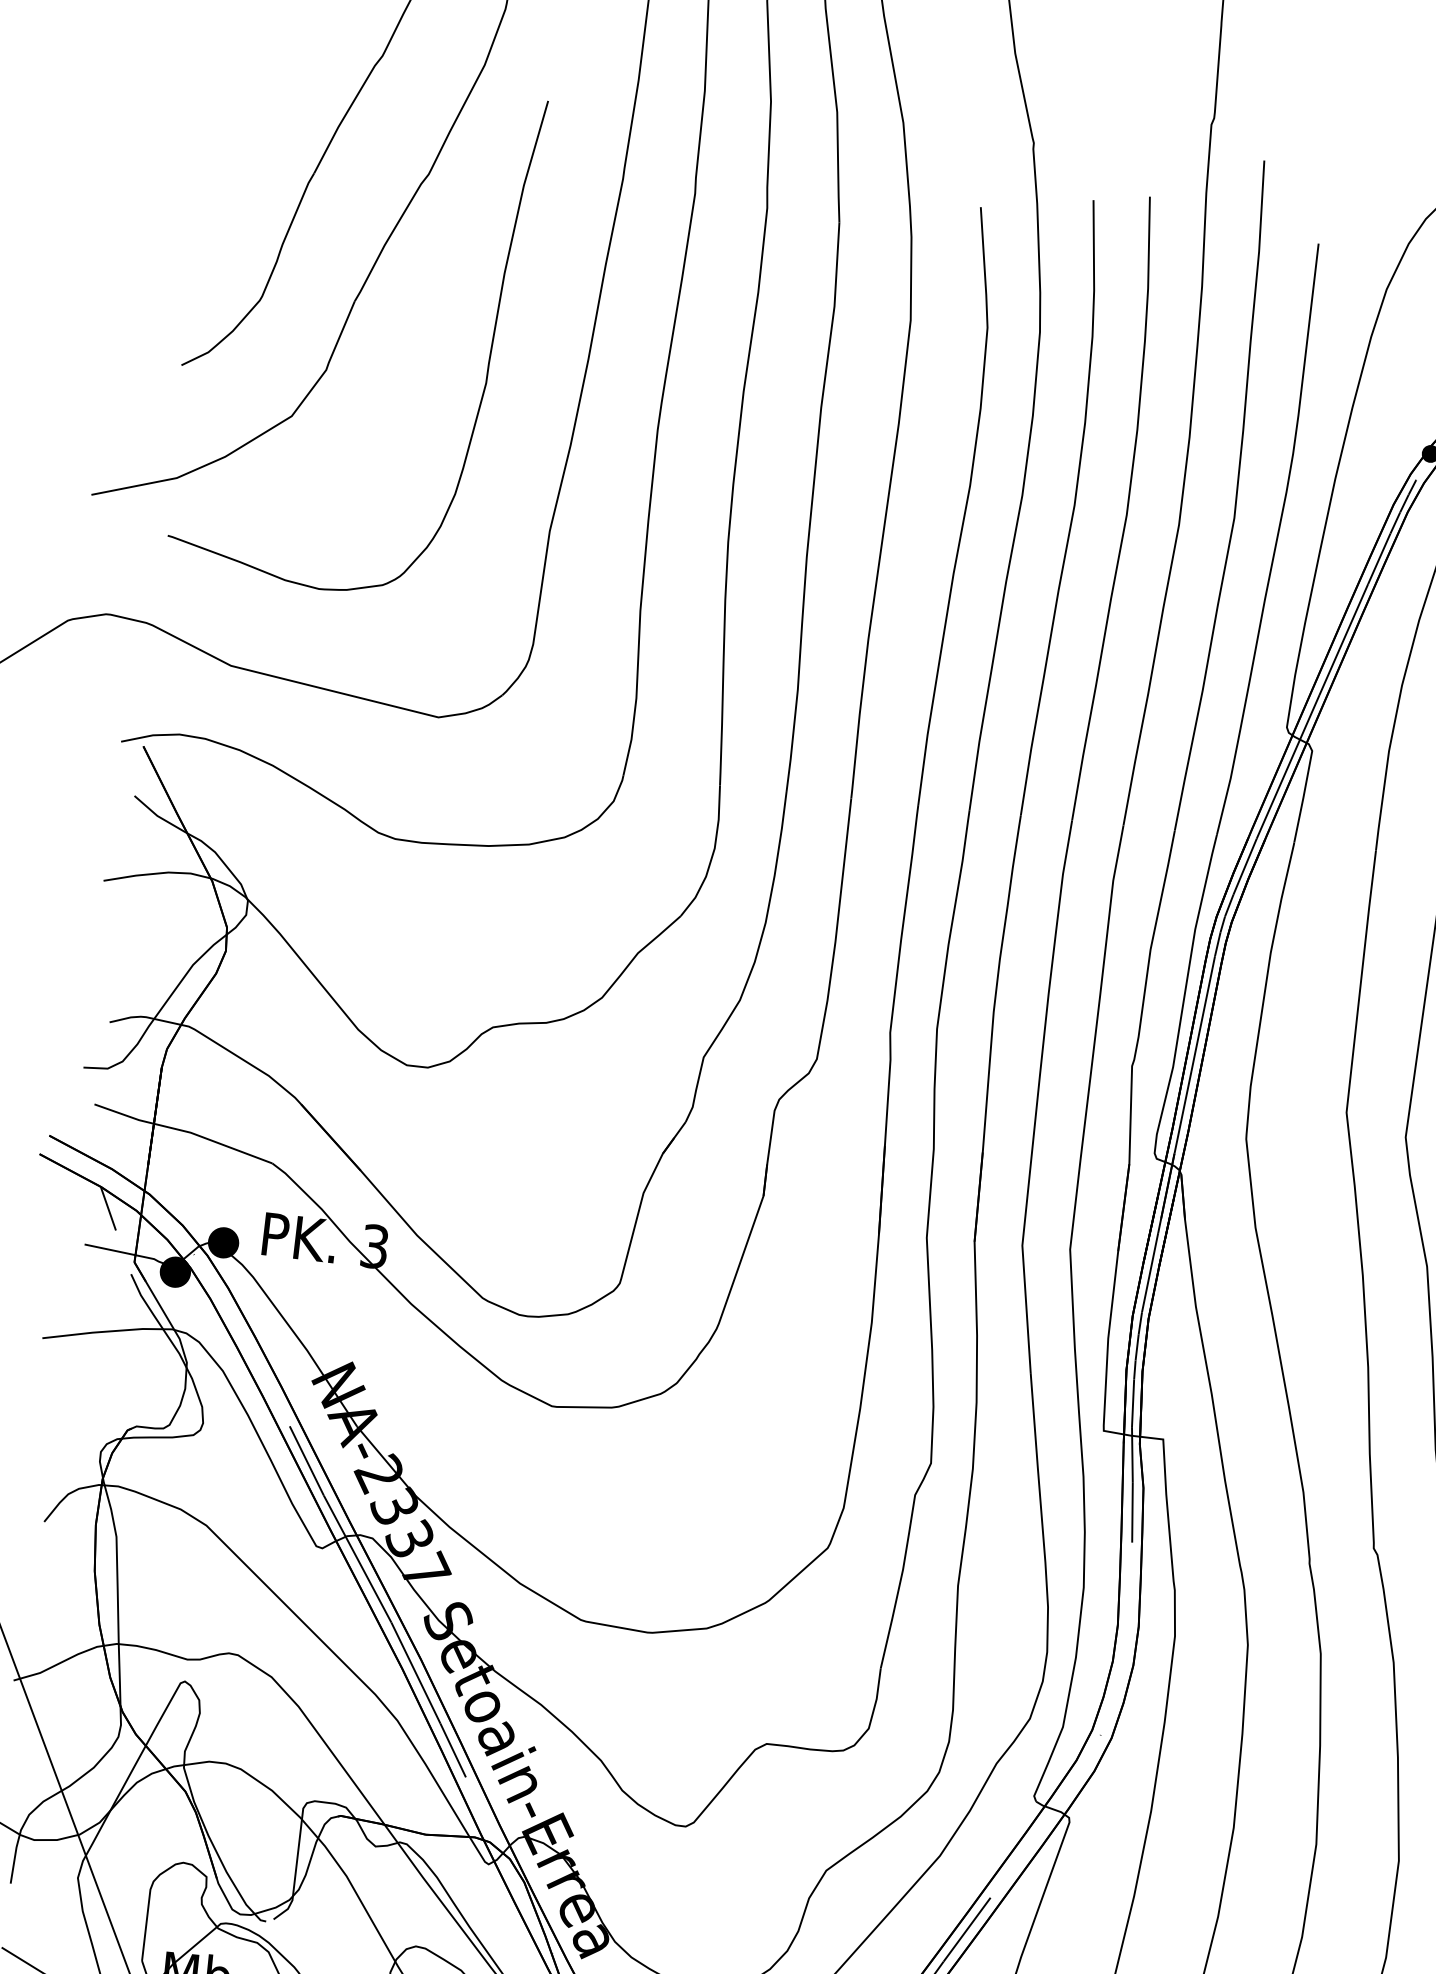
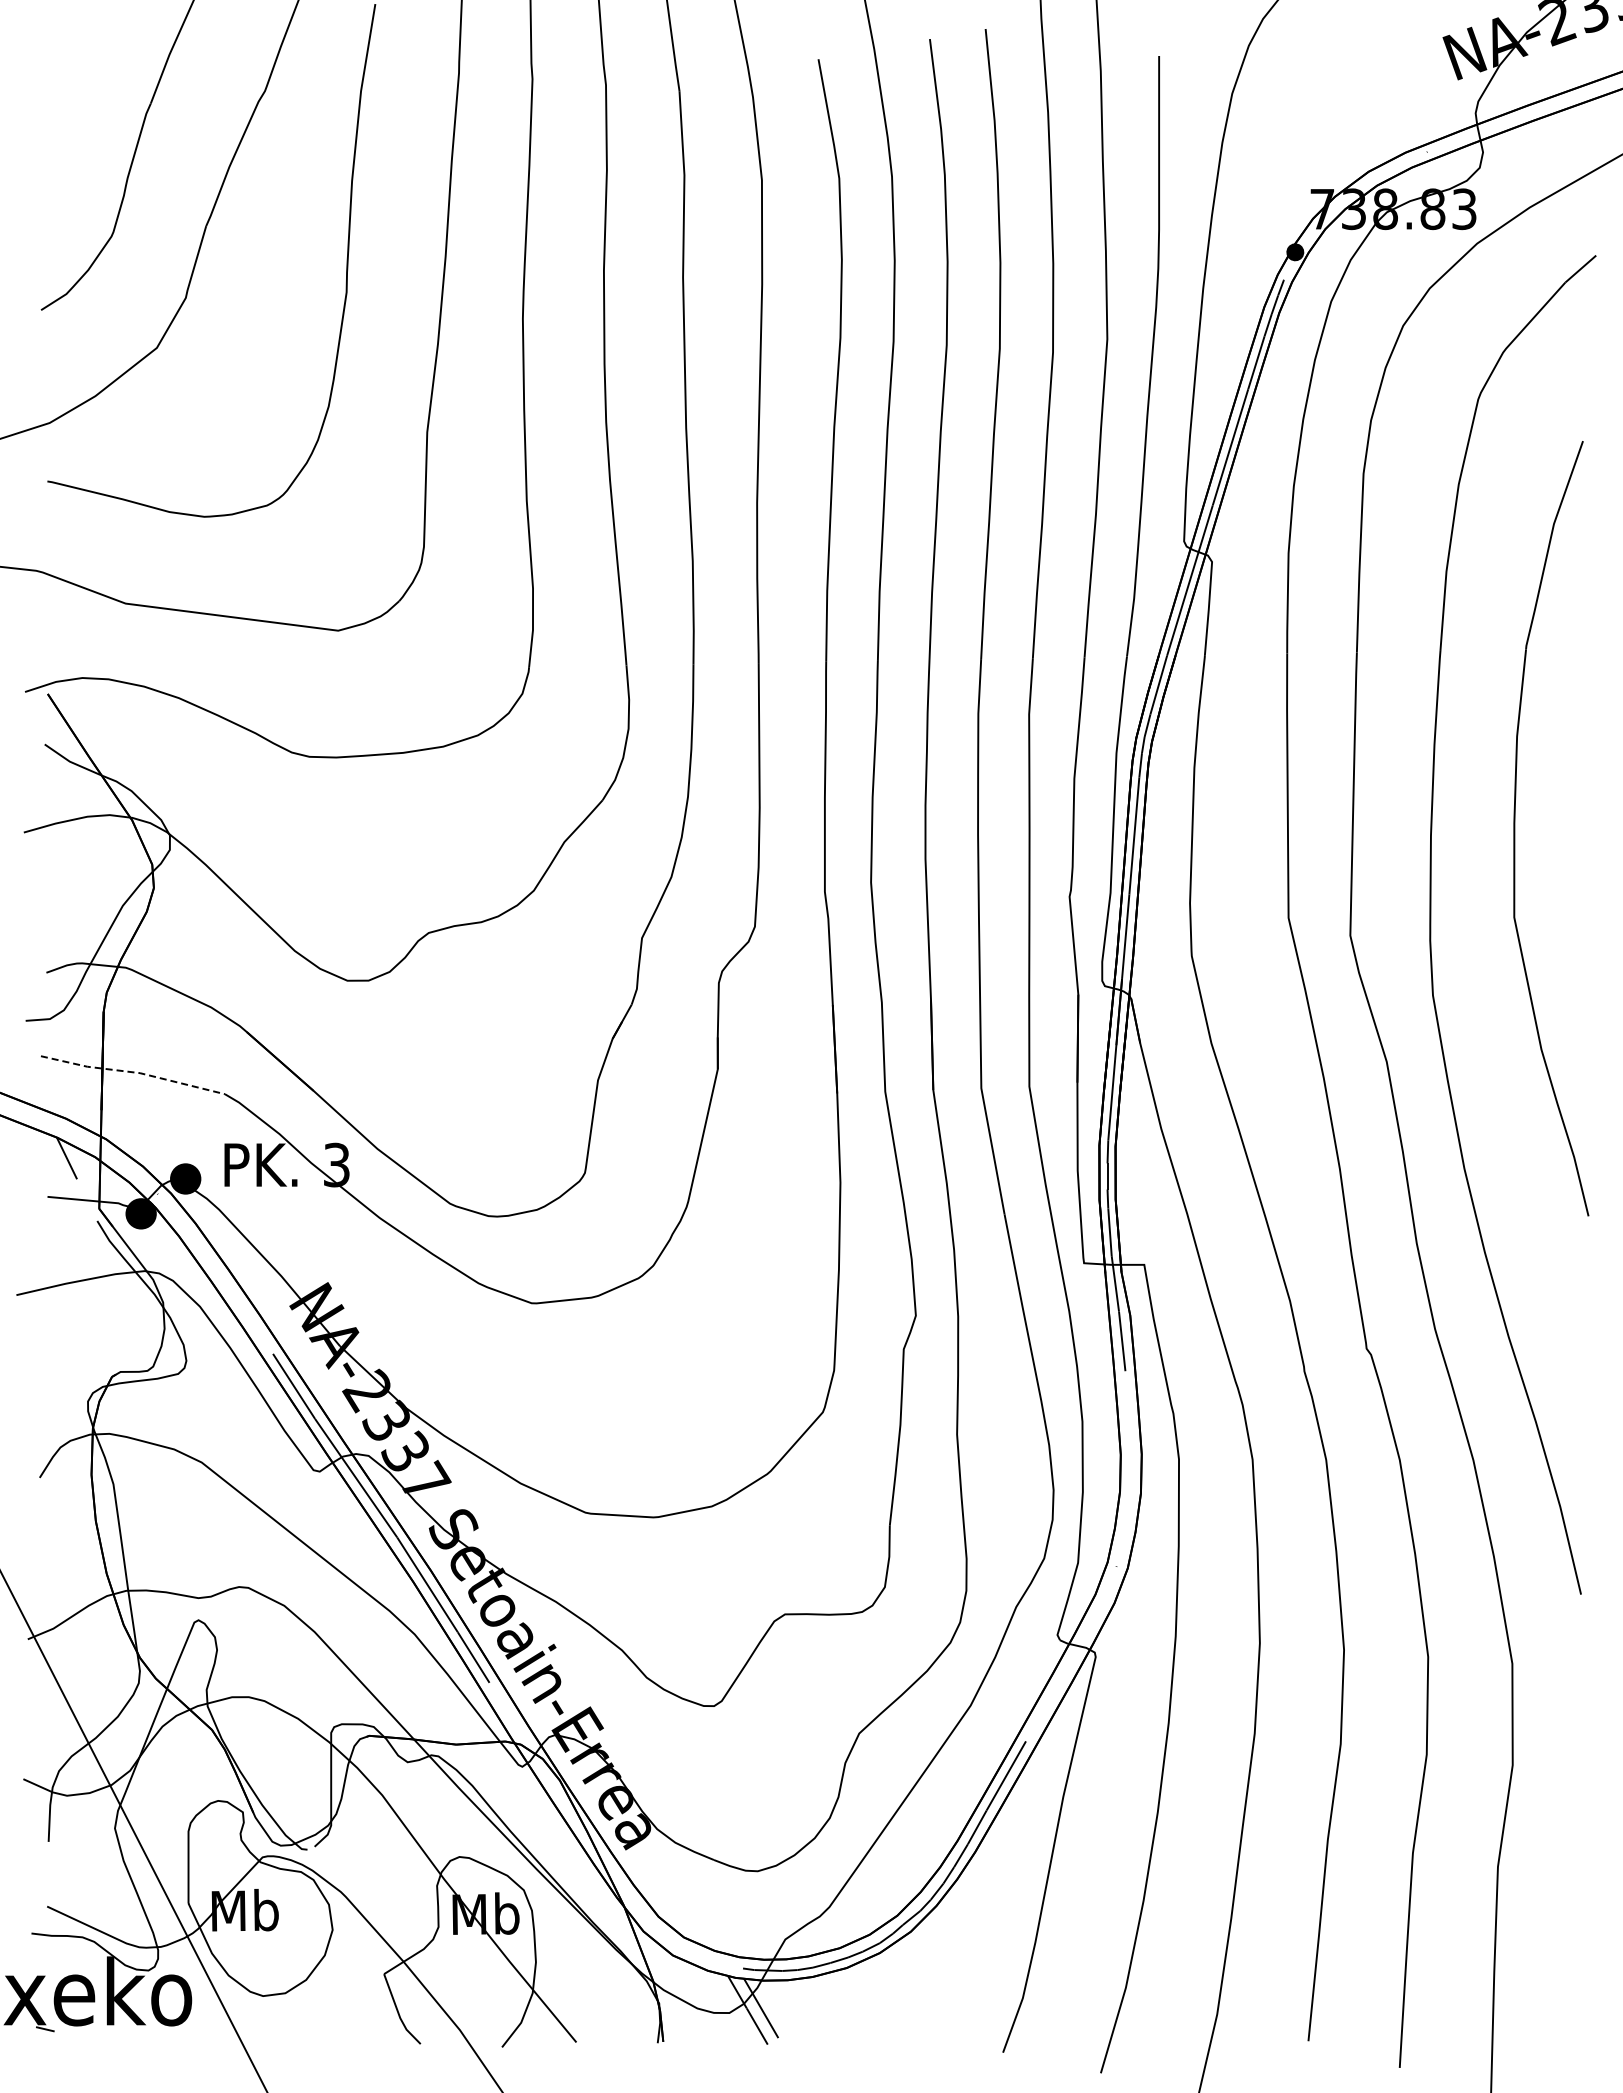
line: (184, 1131) -> (133, 1072), solid -> dashed

